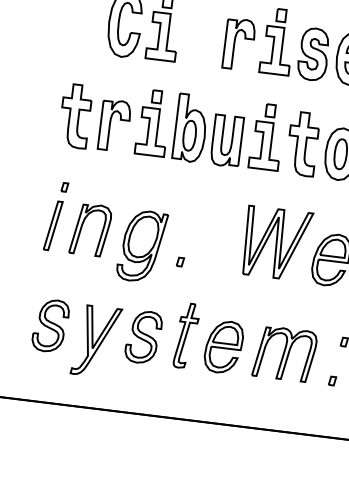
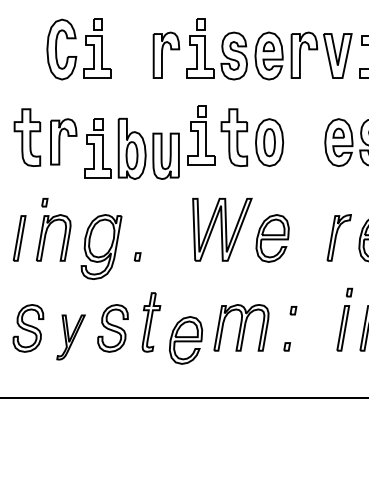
part: (190, 127) -> (131, 148), moved
part: (64, 187) -> (44, 202), moved
part: (95, 341) -> (70, 337), size x0.7
part: (224, 347) -> (186, 340), moved

